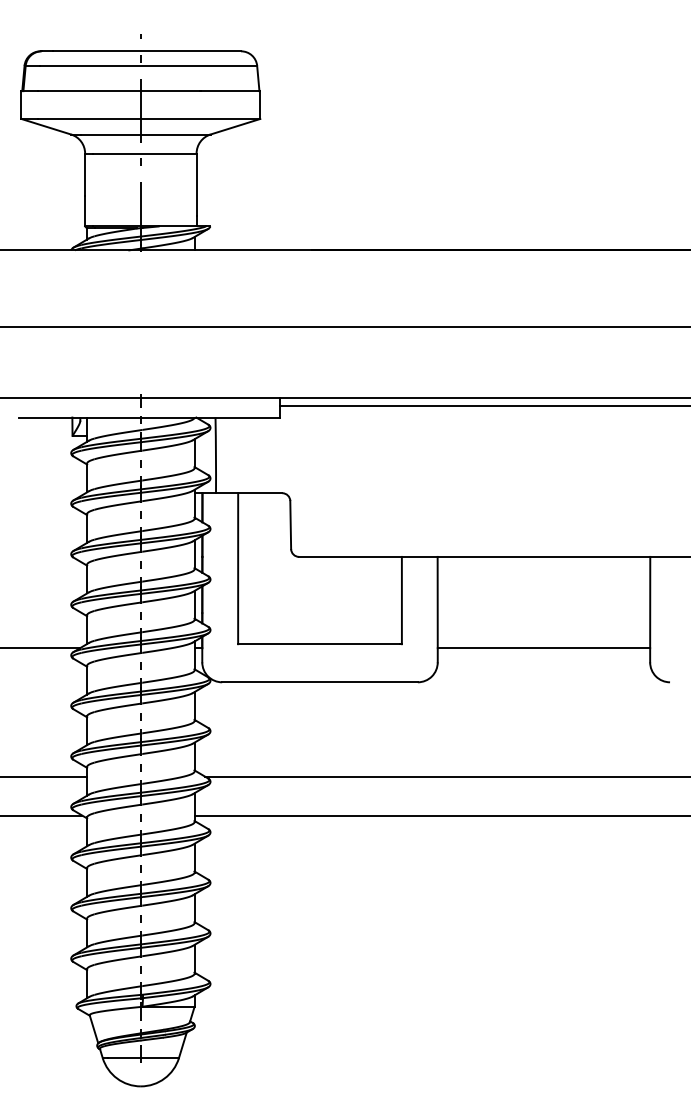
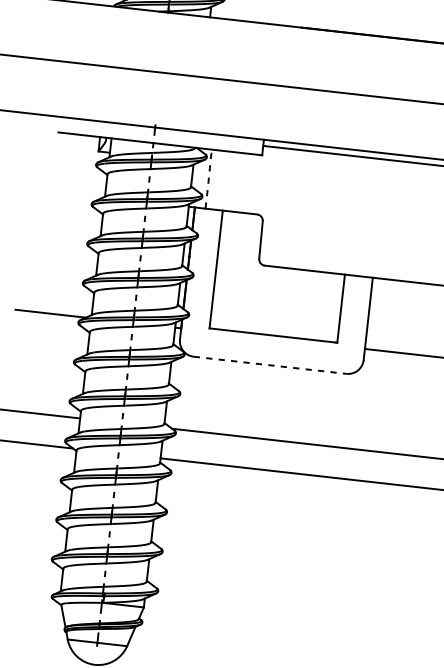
arc: (215, 455) -> (208, 179), solid -> dashed
line: (320, 682) -> (270, 365), solid -> dashed

